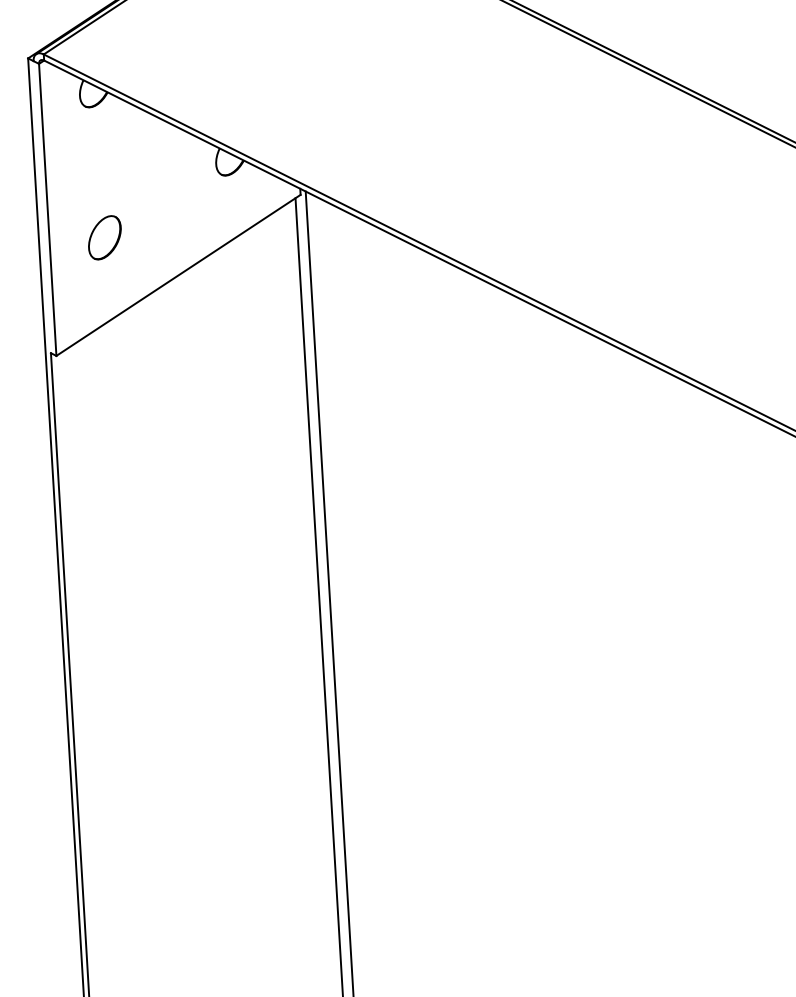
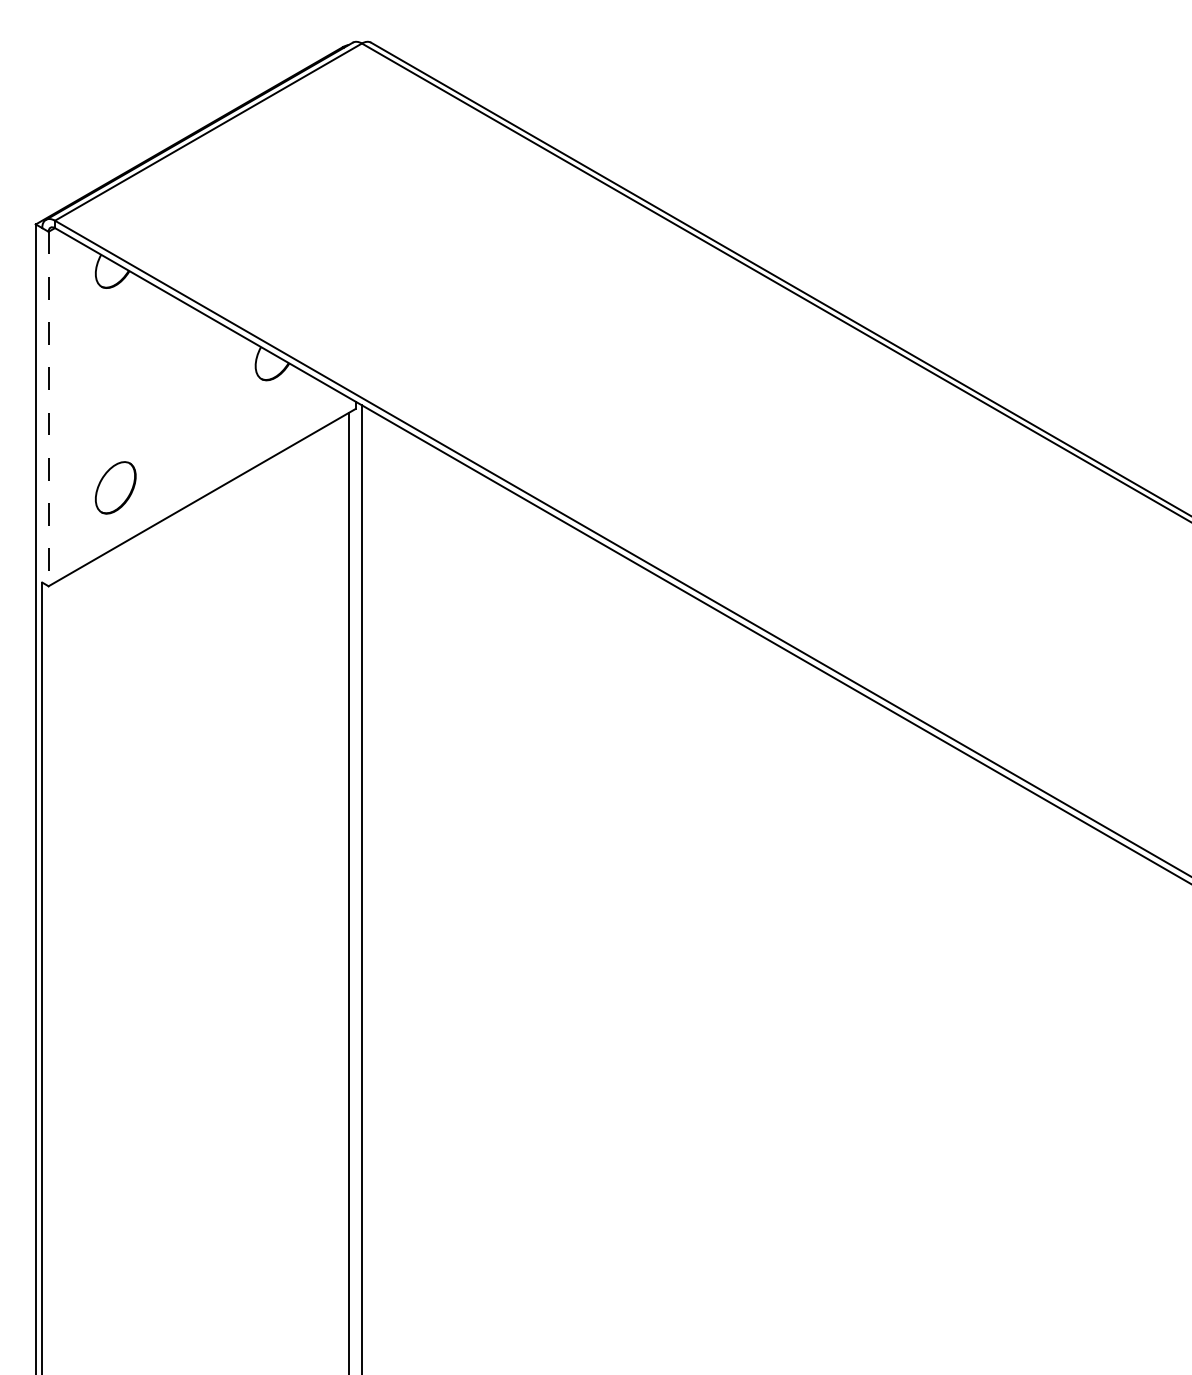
line: (47, 210) -> (48, 409), solid -> dashed
part: (104, 237) -> (115, 487), moved

